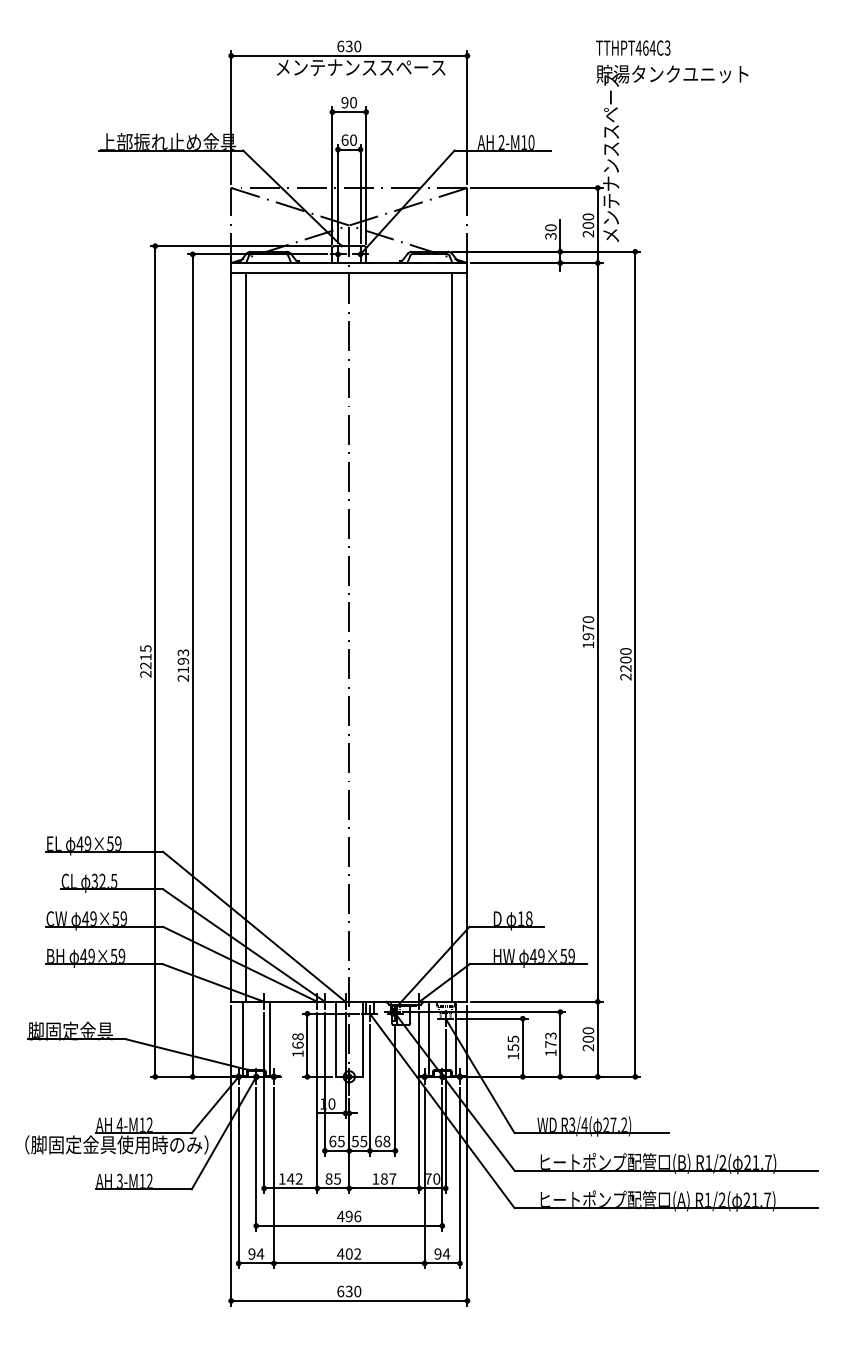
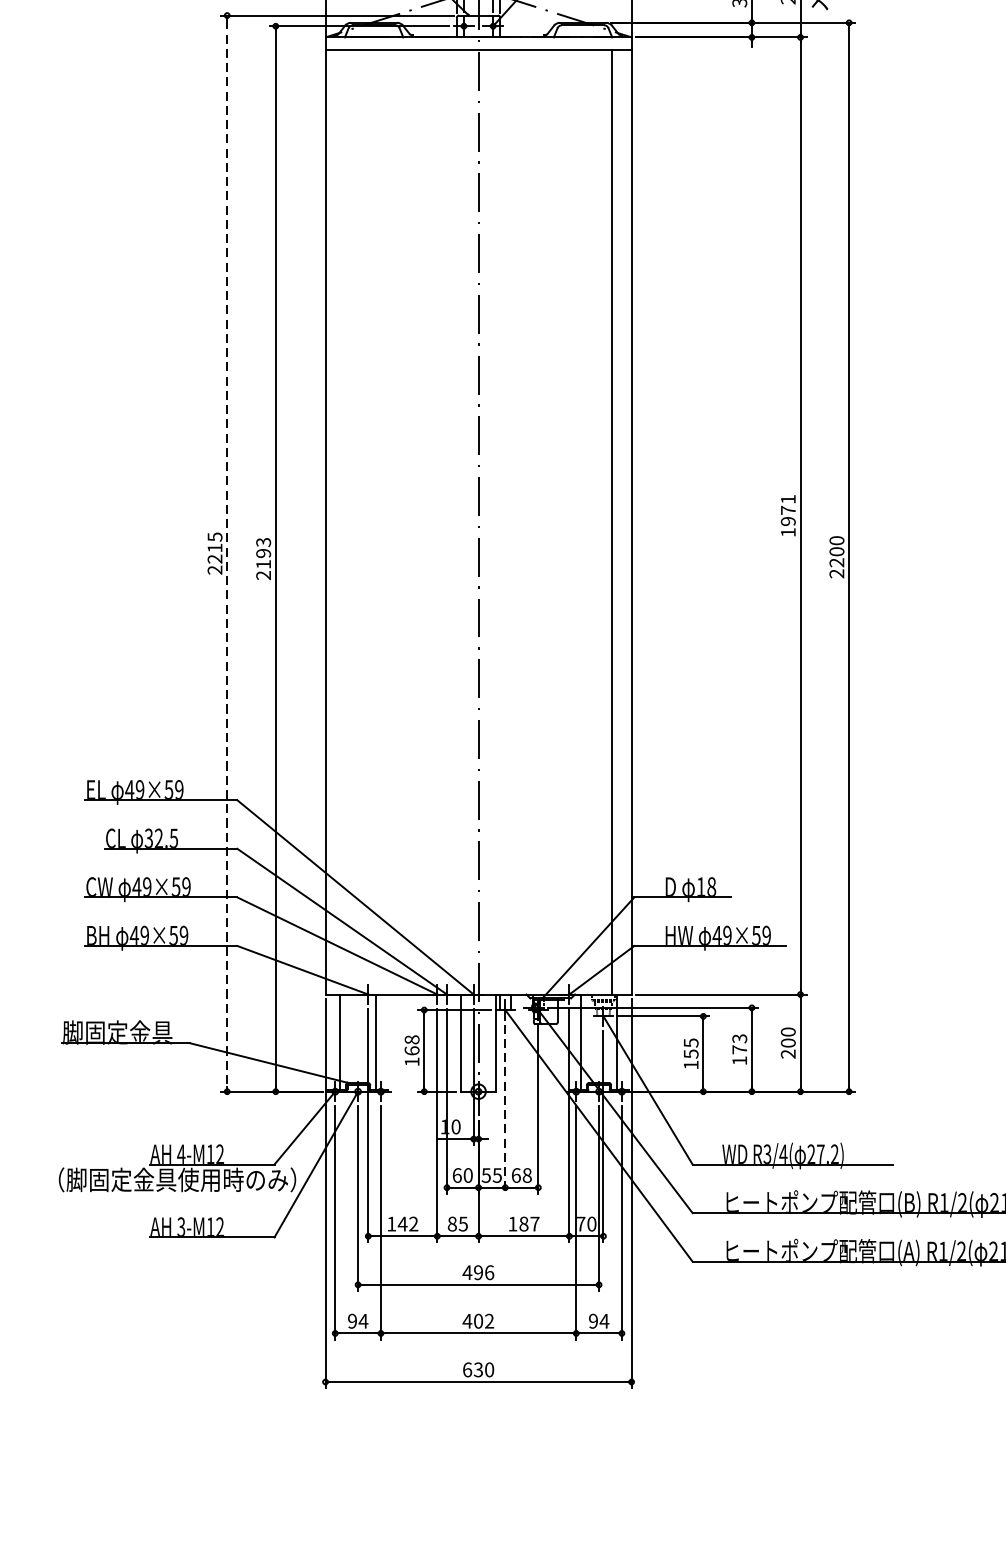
text: (588, 619) -> (788, 499), 1970 -> 1971
line: (246, 636) -> (345, 521), removed
line: (155, 661) -> (227, 553), solid -> dashed
line: (369, 1090) -> (504, 1109), solid -> dashed
text: (340, 1141) -> (467, 1175), 65 -> 60

